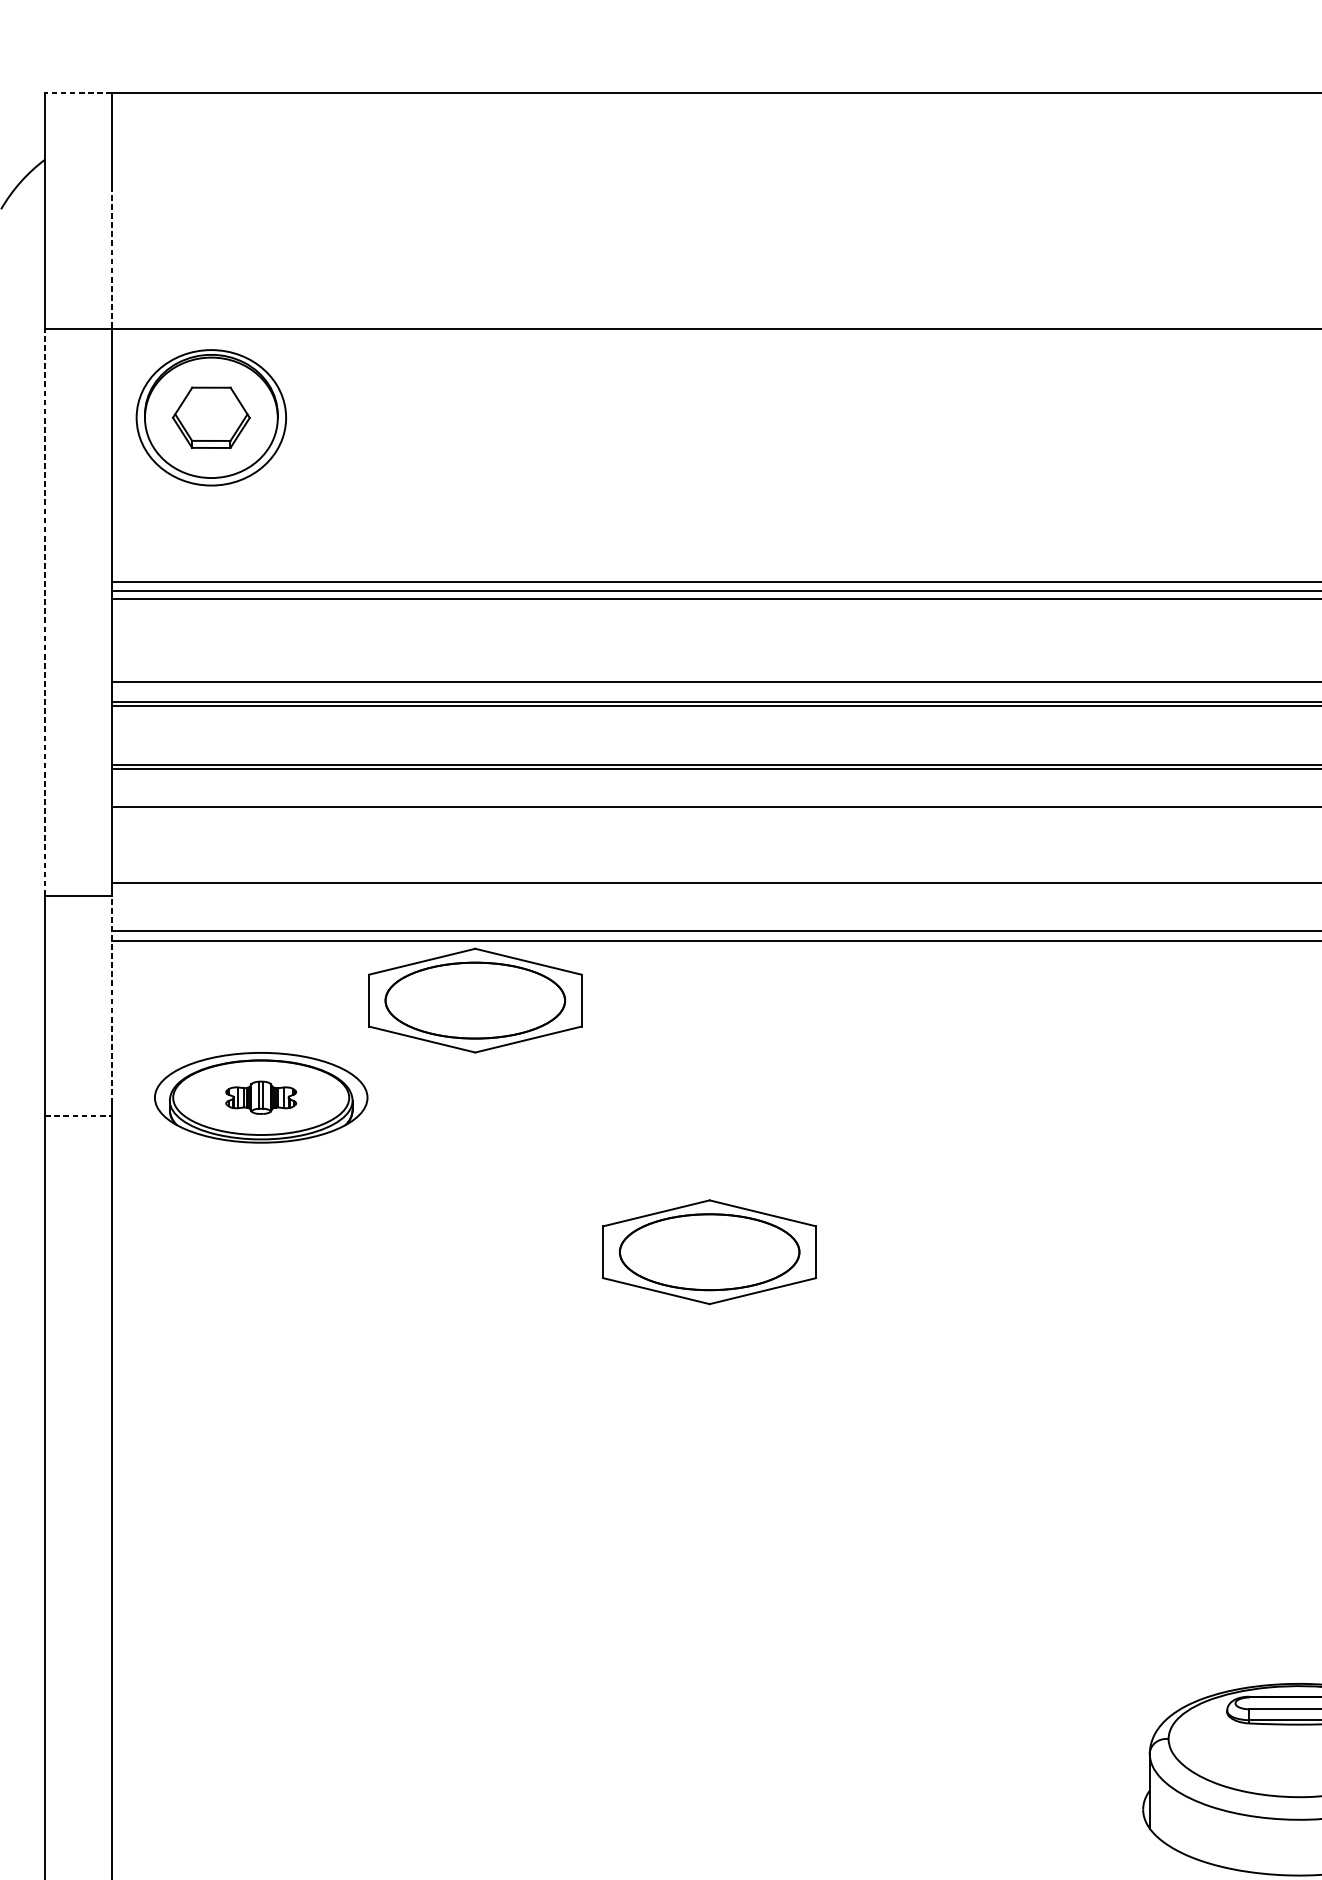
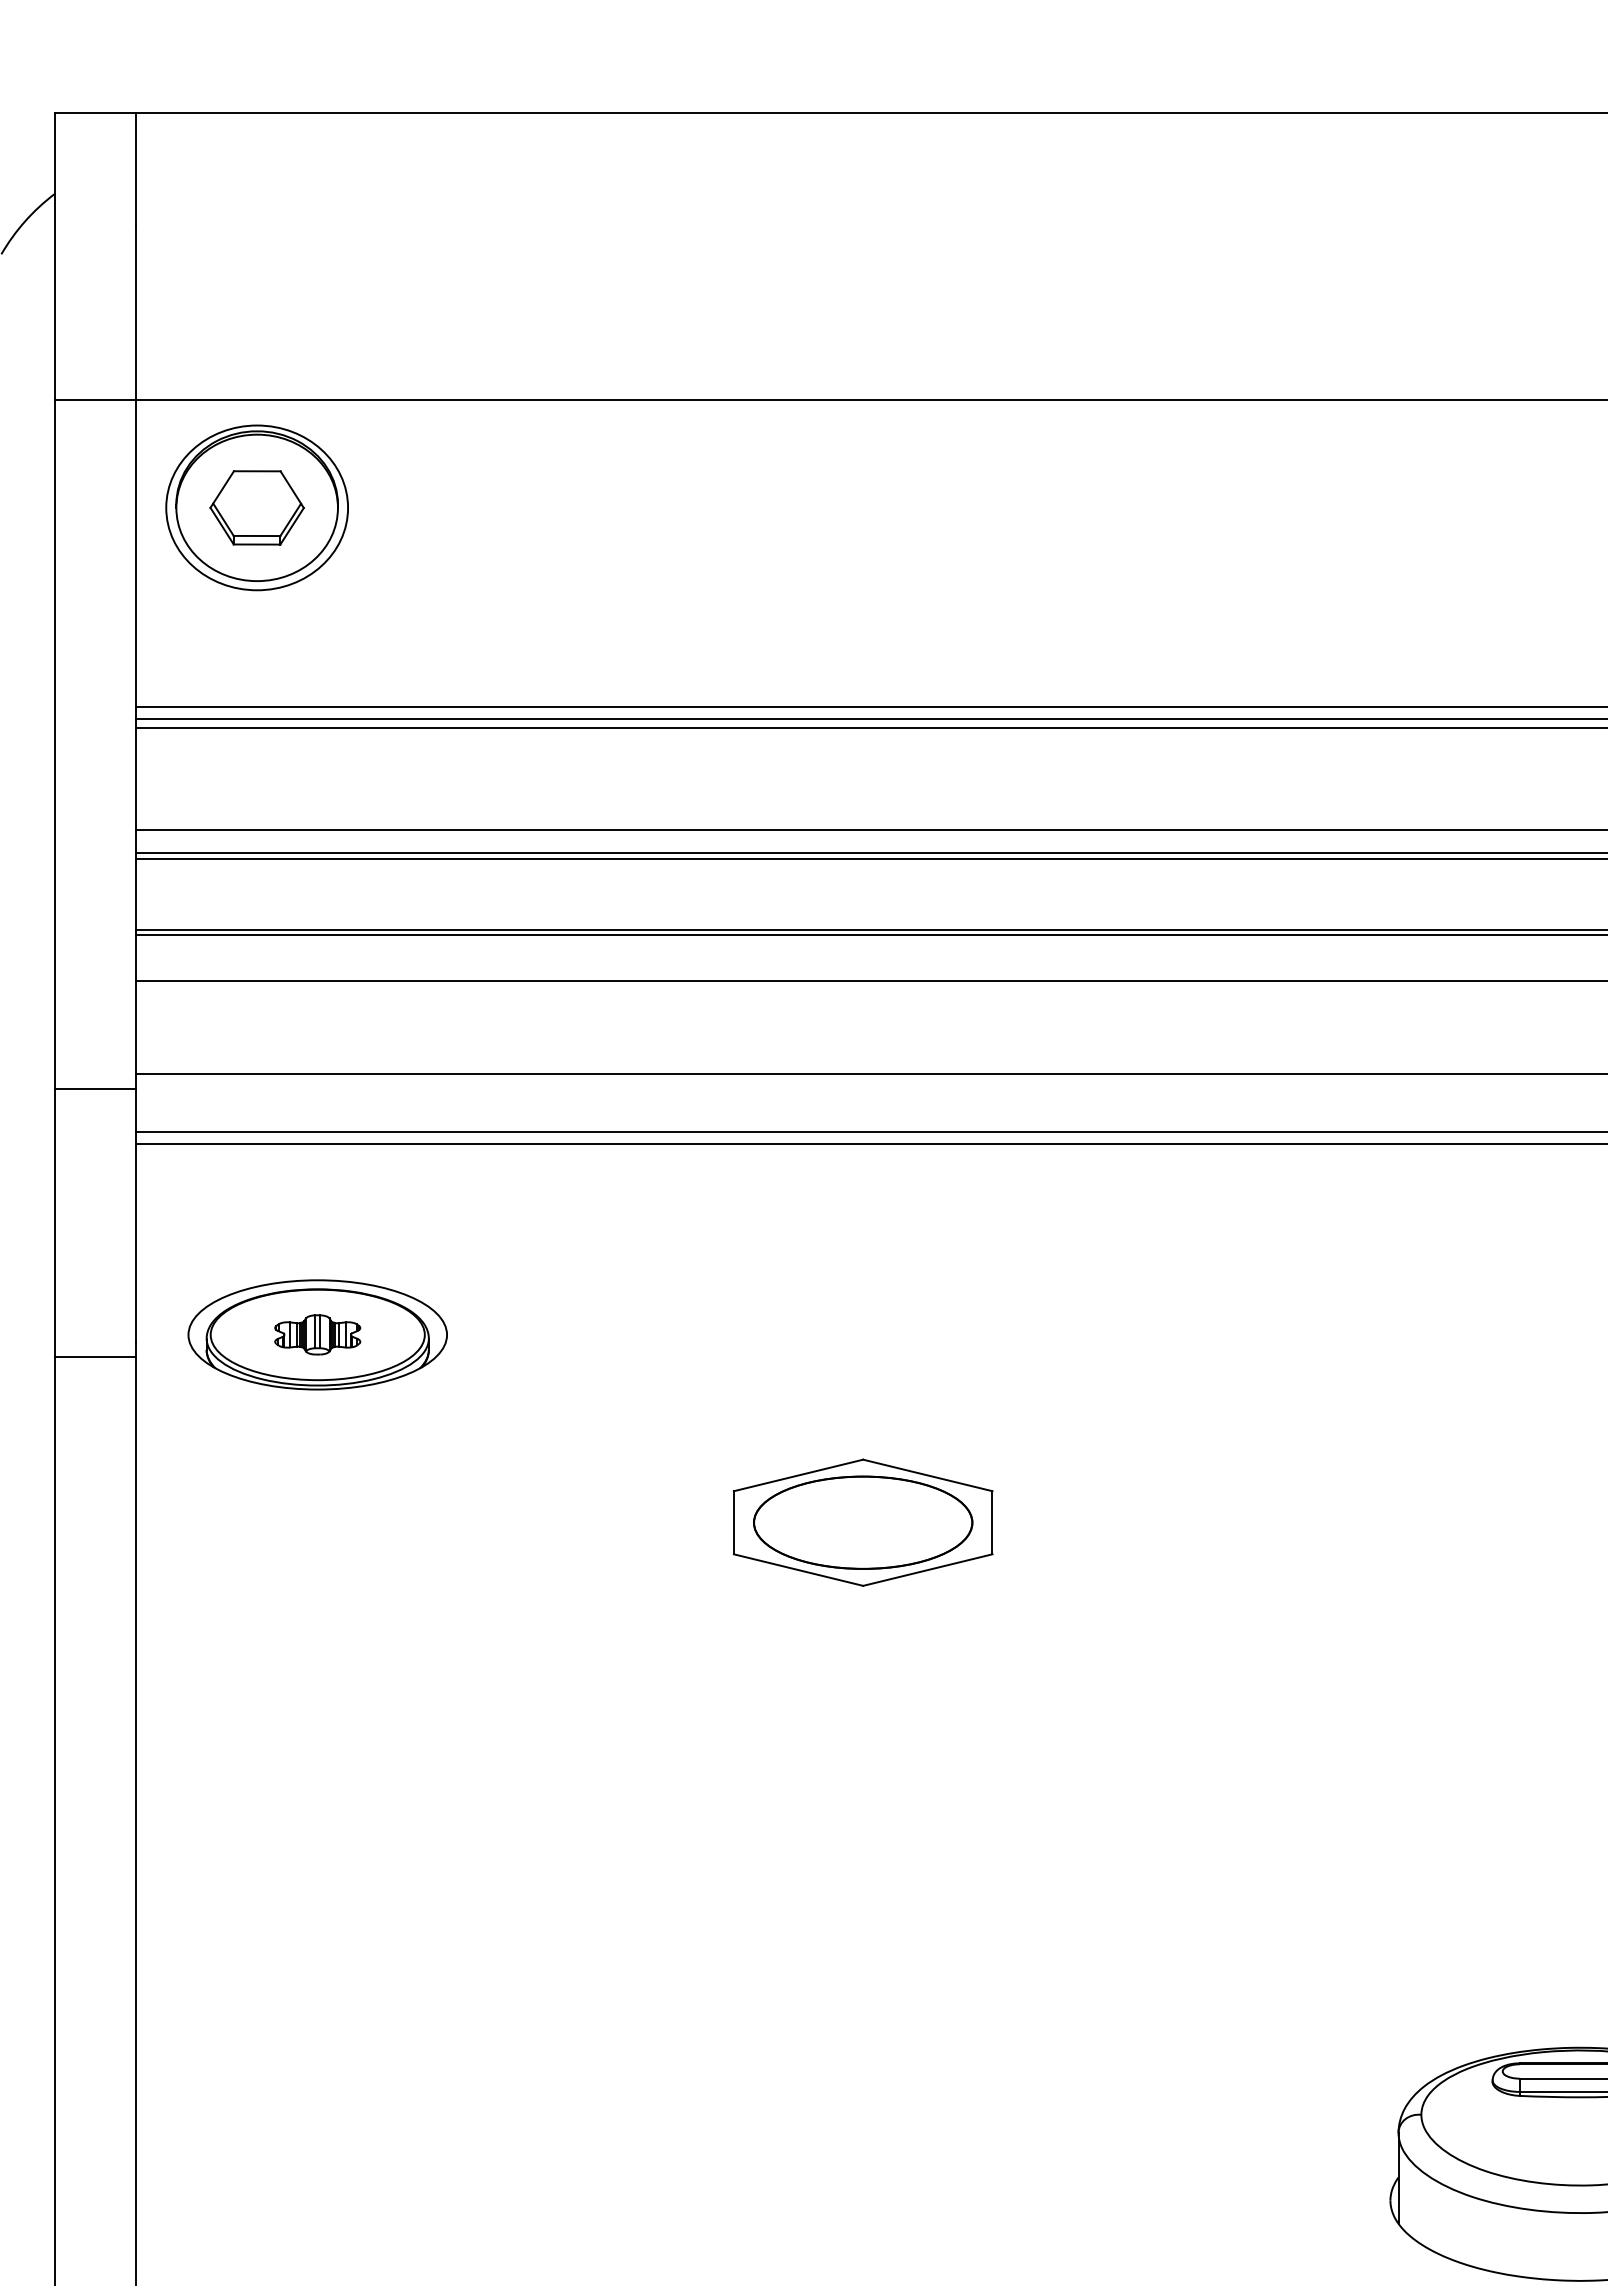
line: (78, 92) -> (95, 112), dashed -> solid
line: (111, 257) -> (135, 313), dashed -> solid
line: (45, 612) -> (55, 744), dashed -> solid
line: (111, 999) -> (135, 1215), dashed -> solid
part: (474, 1000) -> (577, 1216), removed
line: (79, 1116) -> (96, 1357), dashed -> solid

